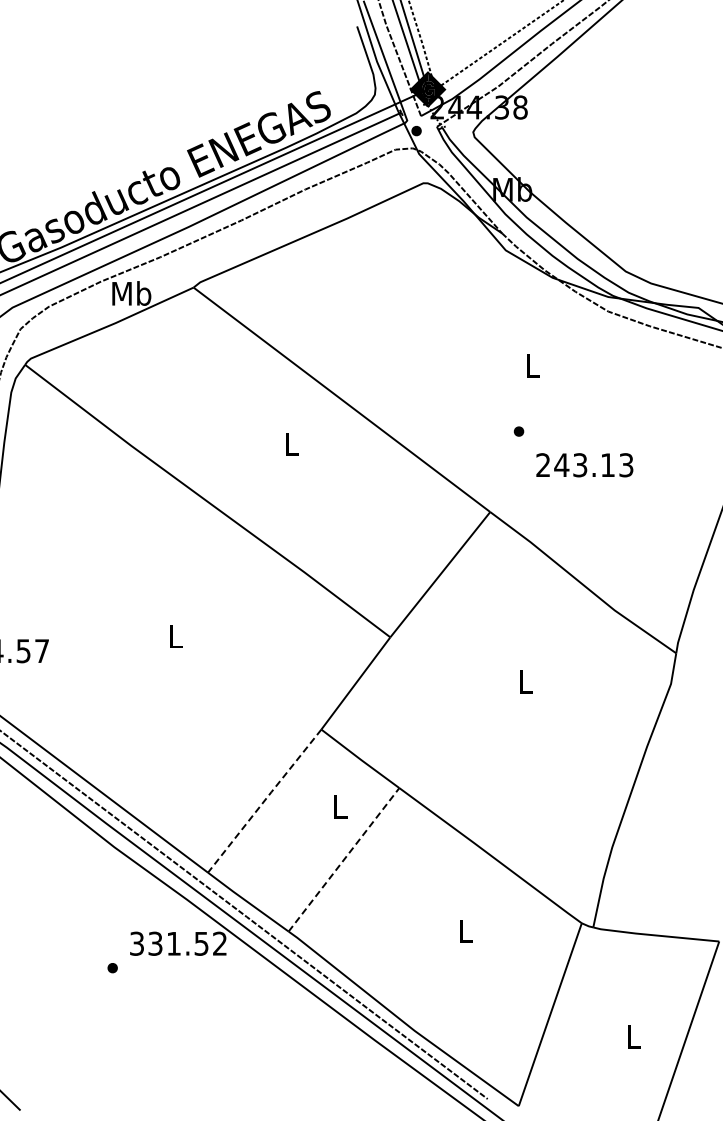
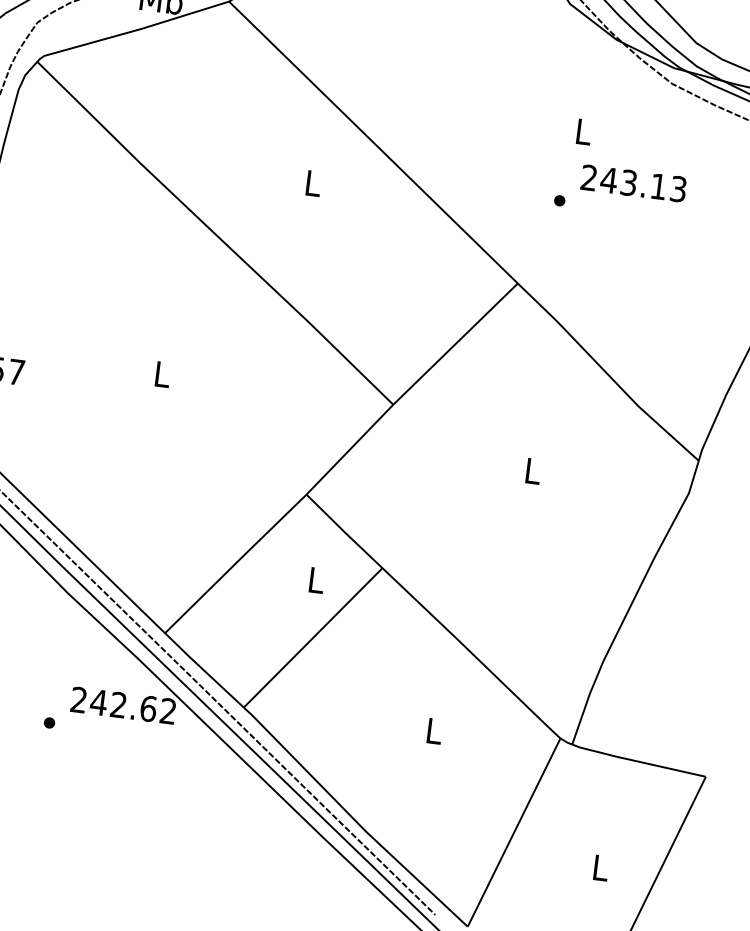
text: (584, 465) -> (633, 183), moved
line: (264, 800) -> (235, 563), dashed -> solid
line: (344, 859) -> (313, 637), dashed -> solid
text: (169, 943) -> (113, 704), 331.52 -> 242.62

